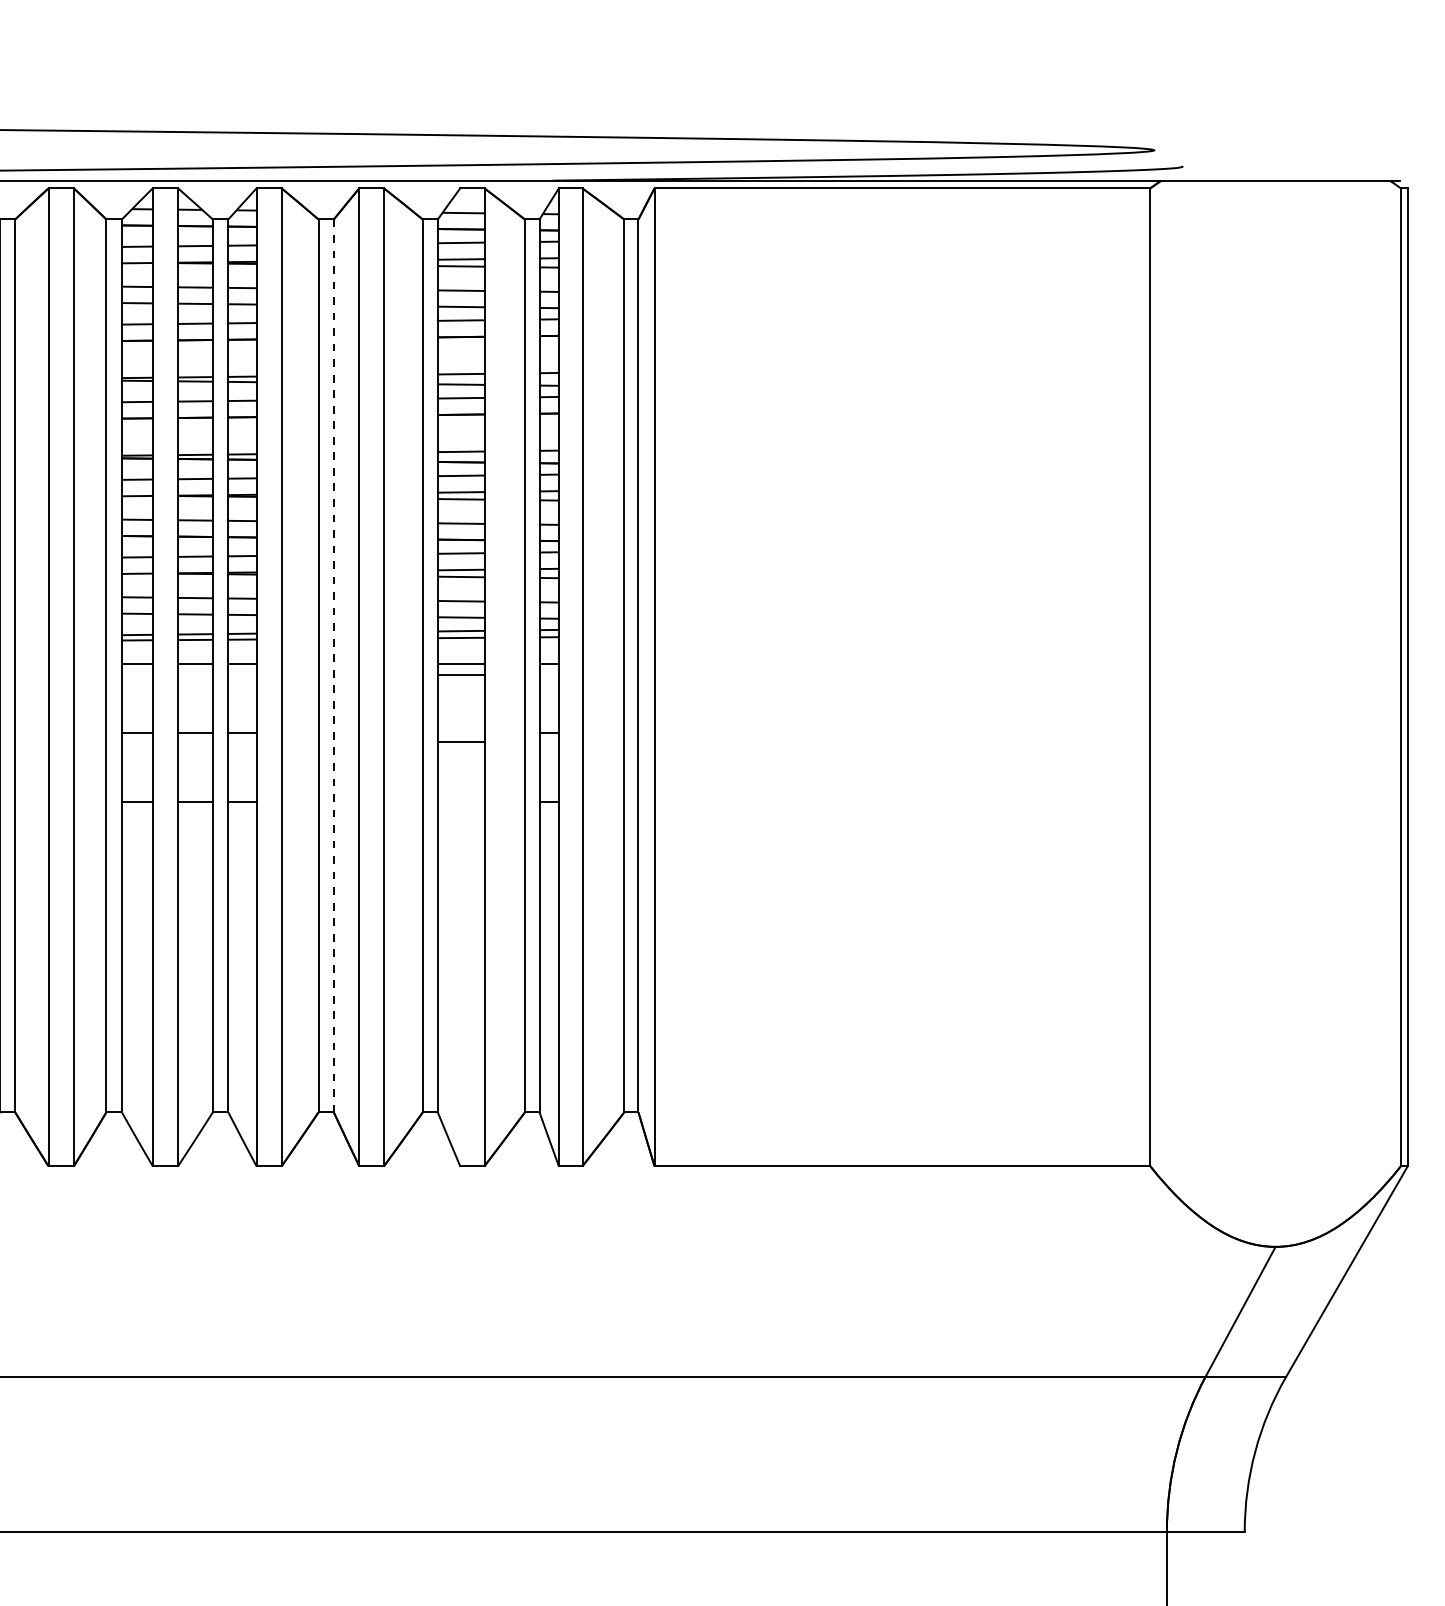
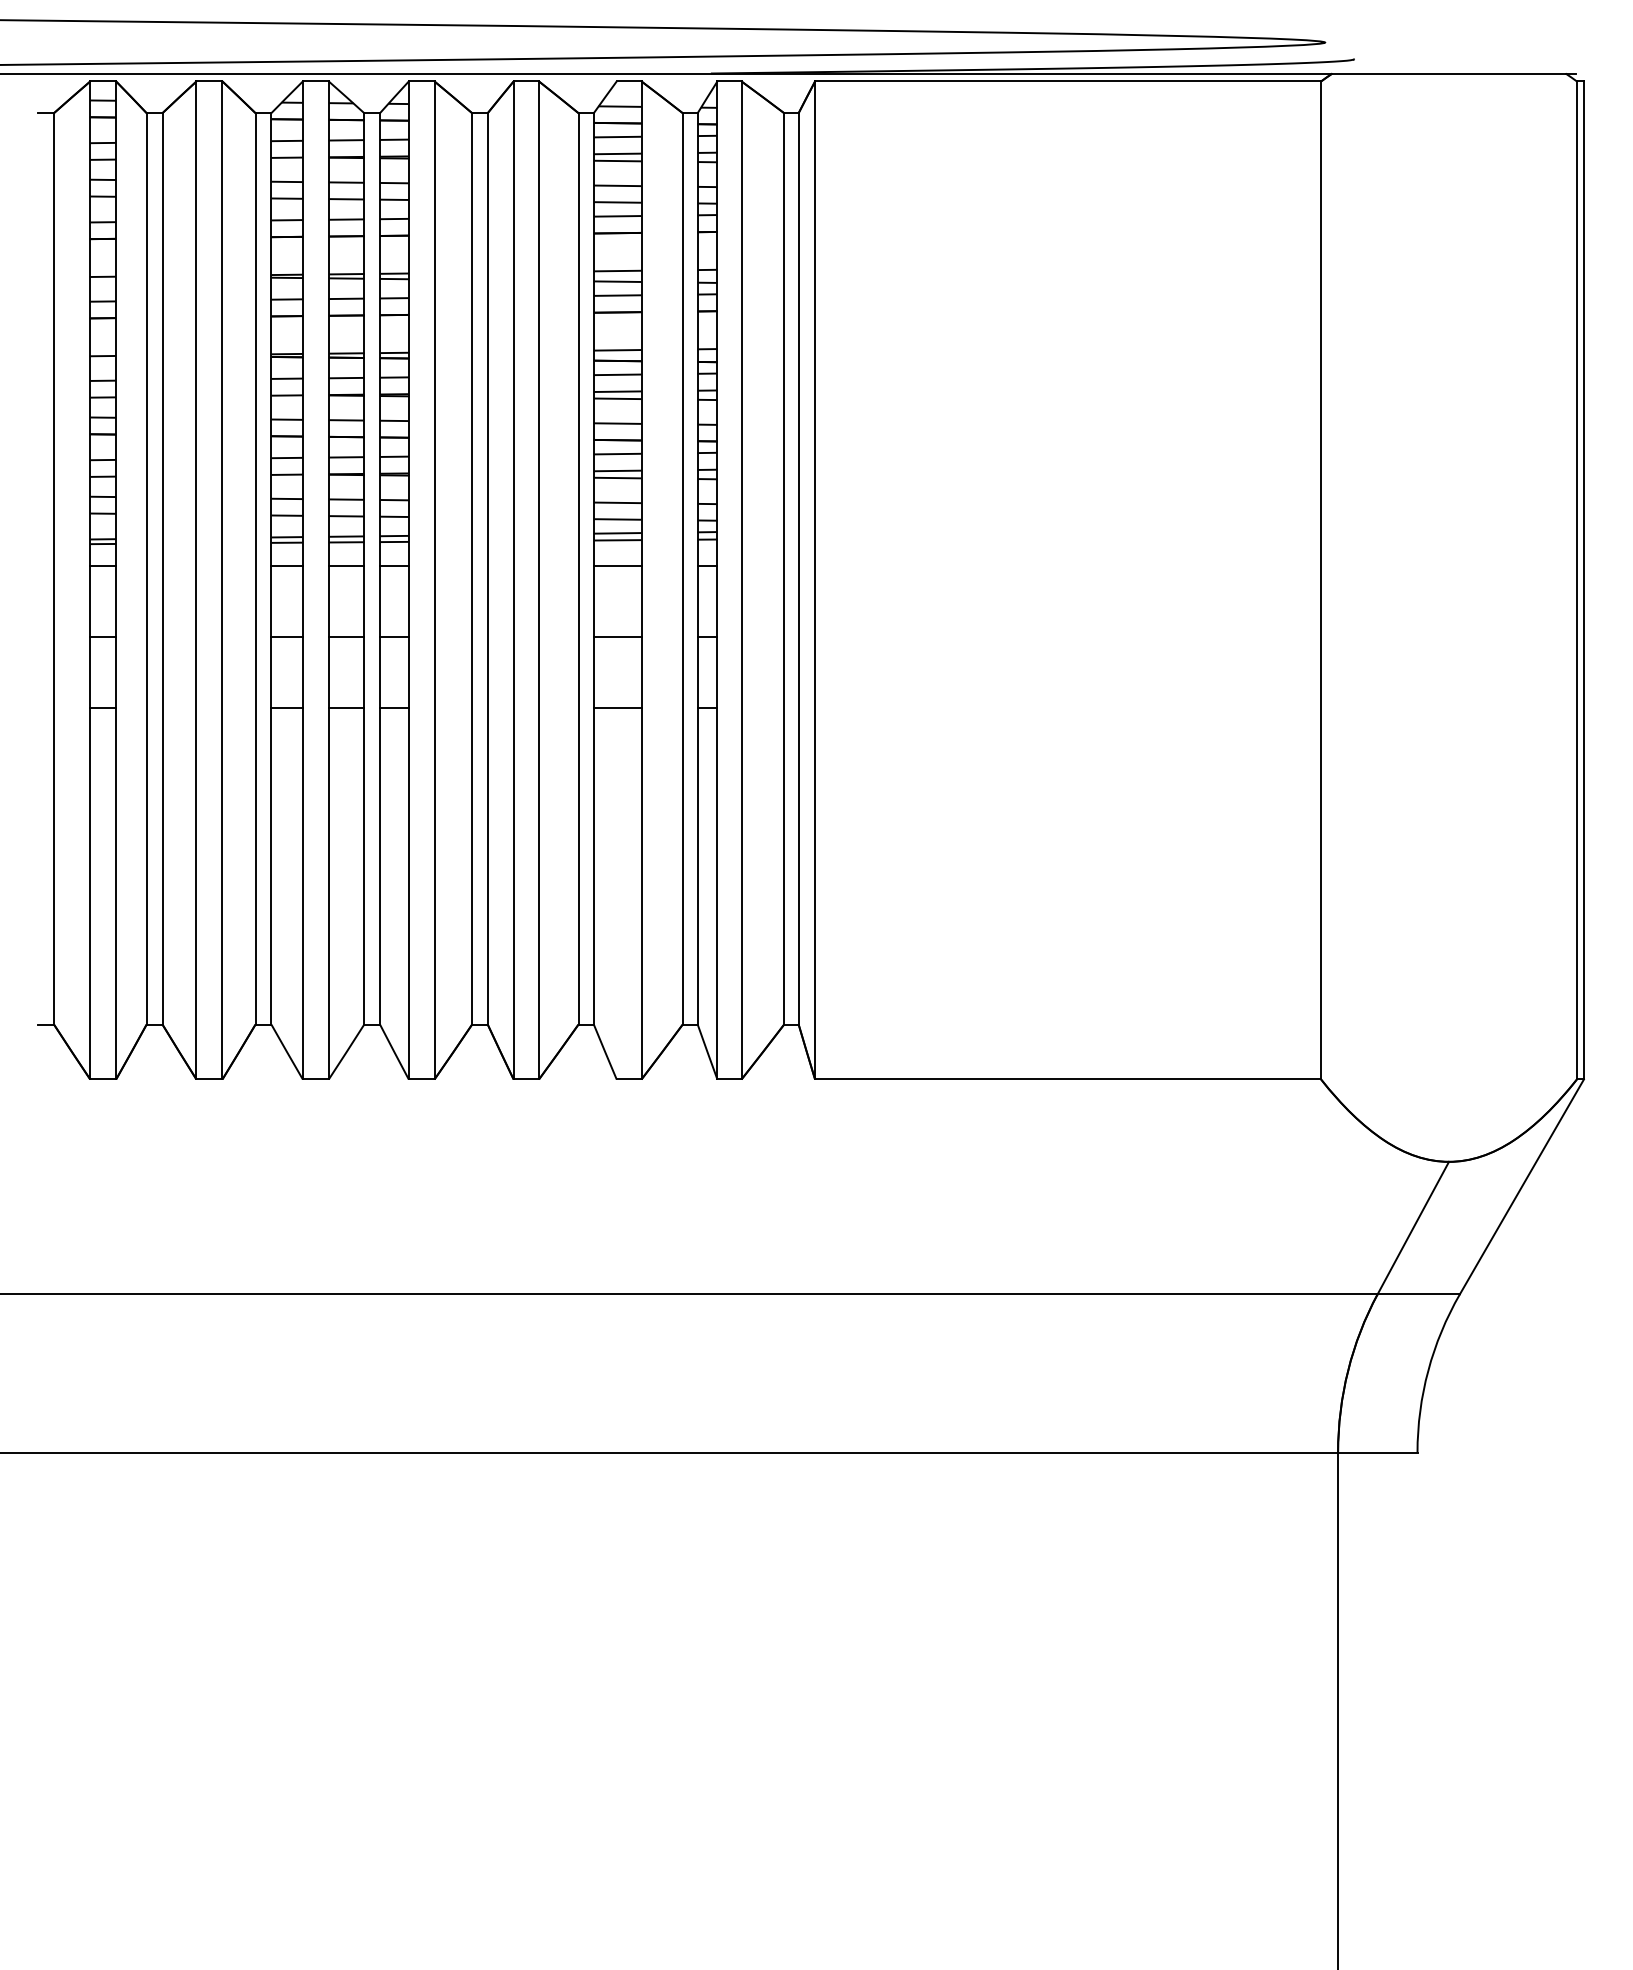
line: (333, 665) -> (487, 568), dashed -> solid
line: (460, 675) -> (617, 637), moved
line: (460, 742) -> (617, 707), moved

